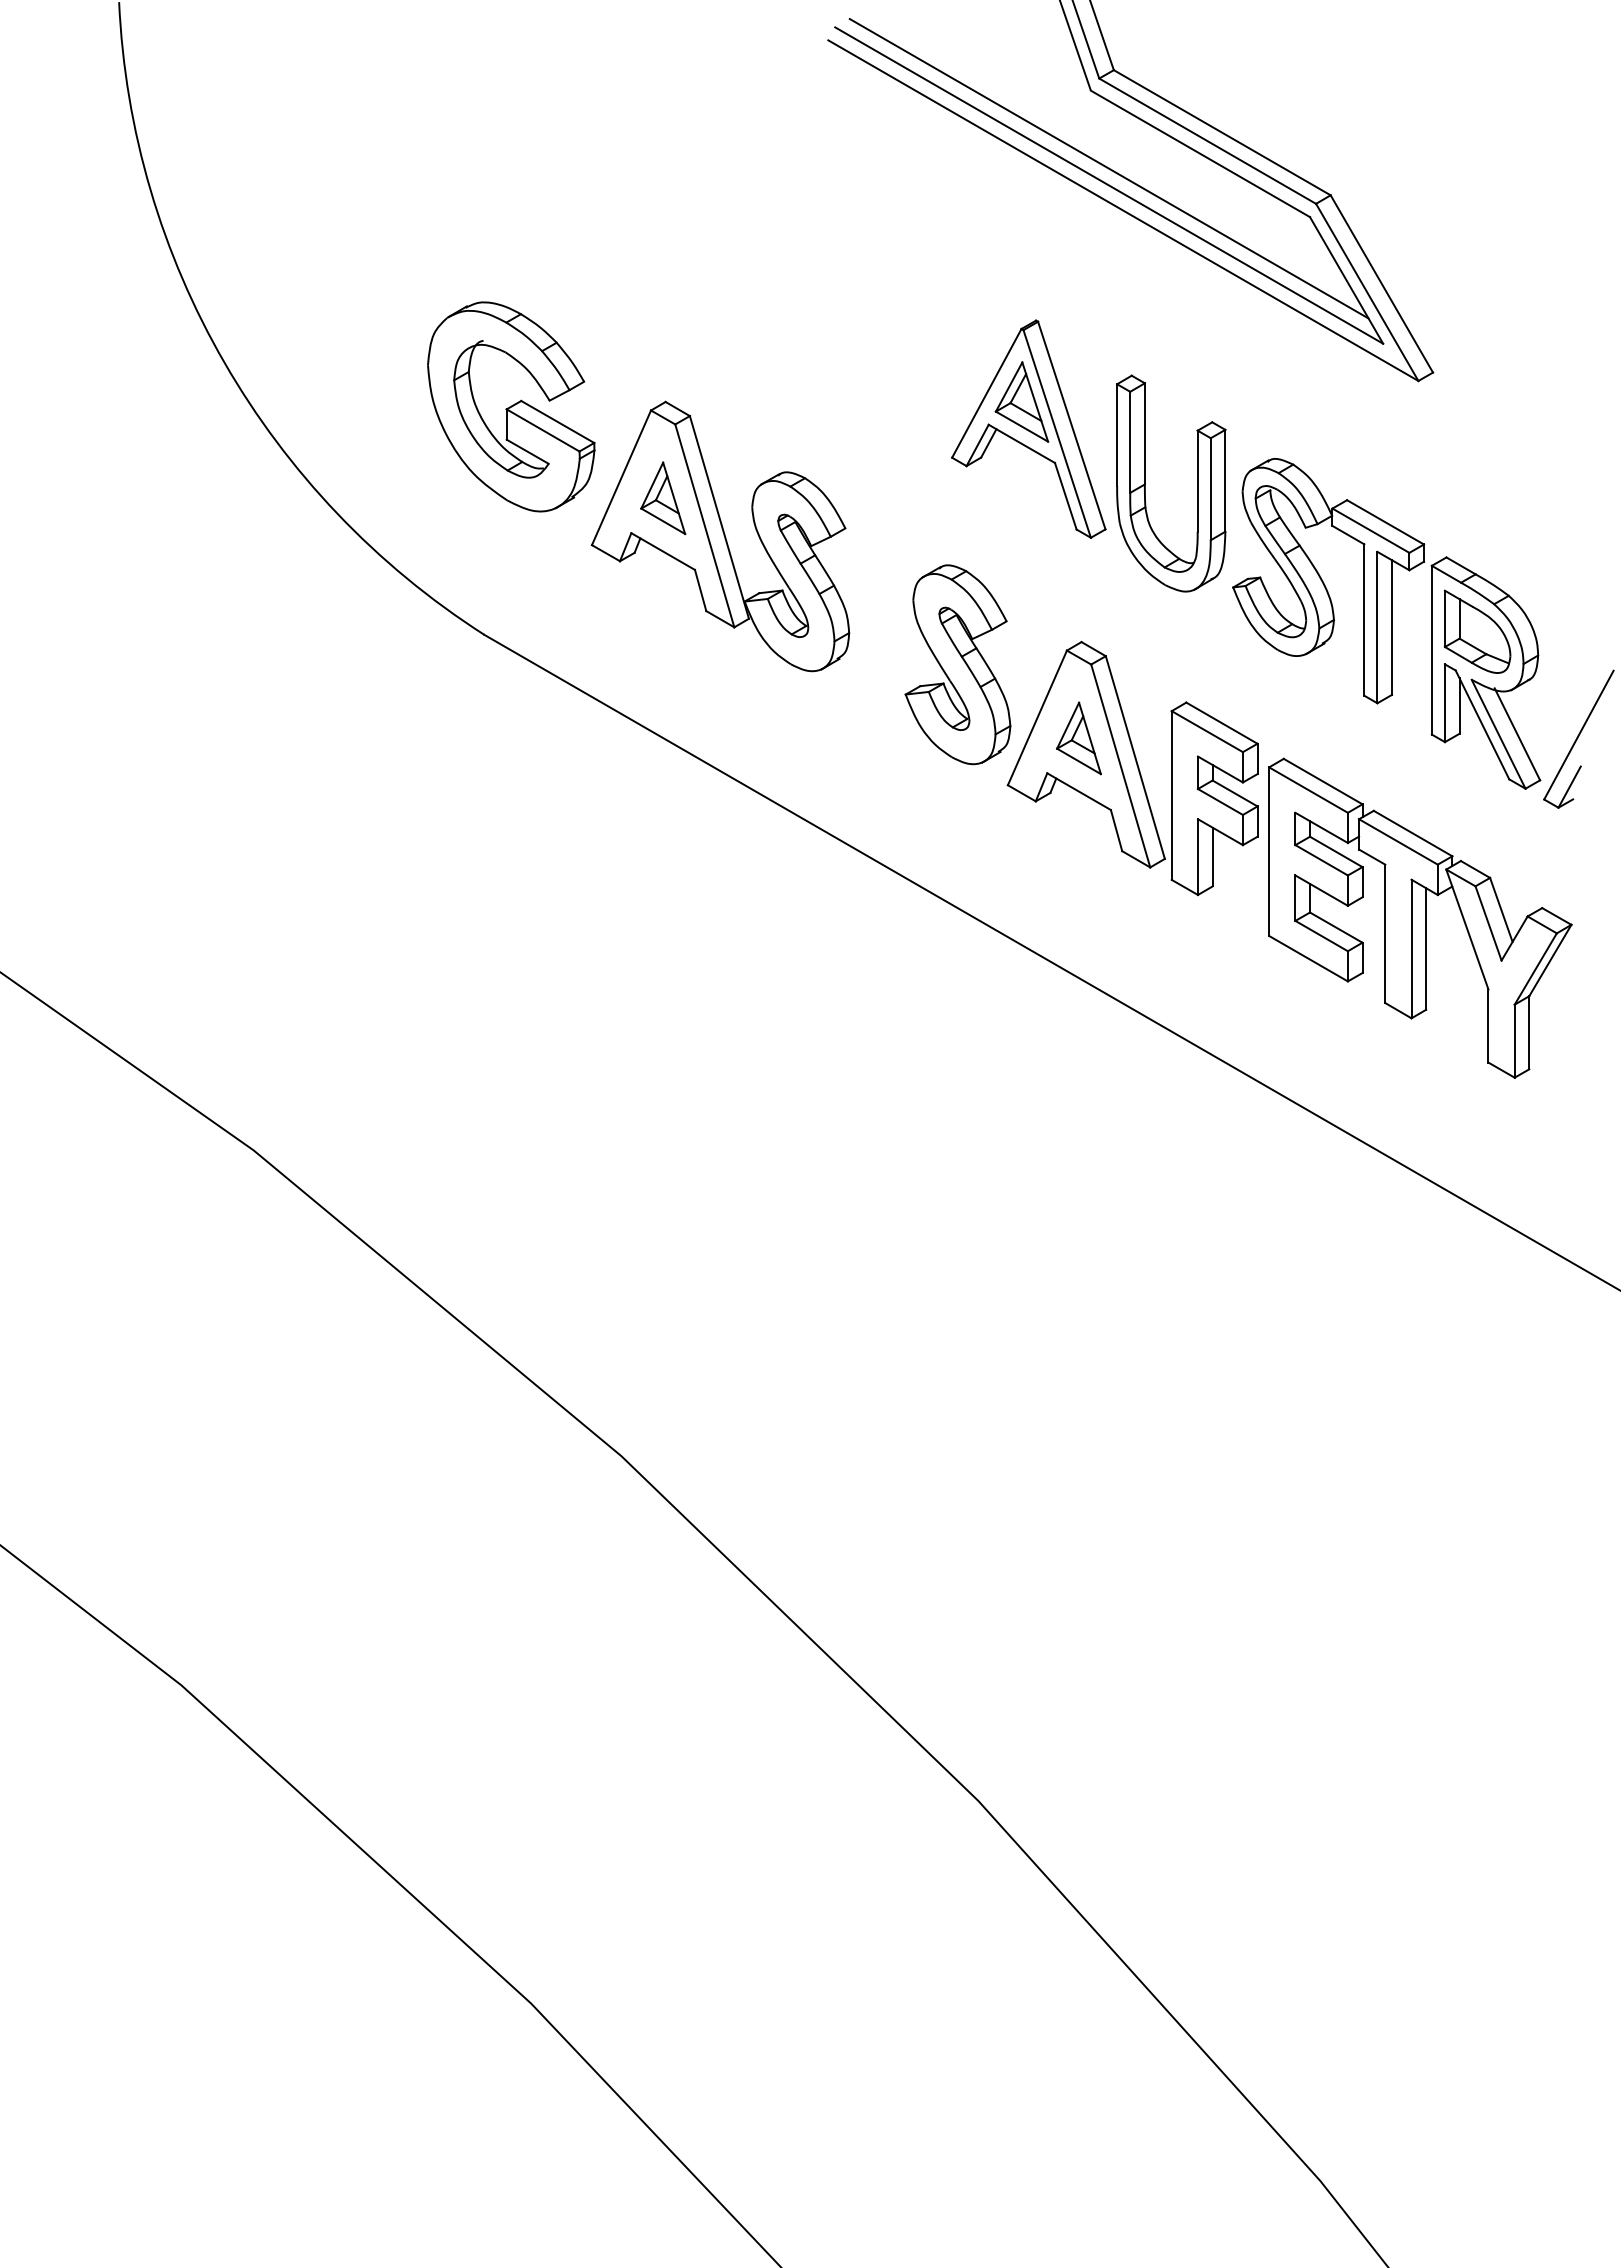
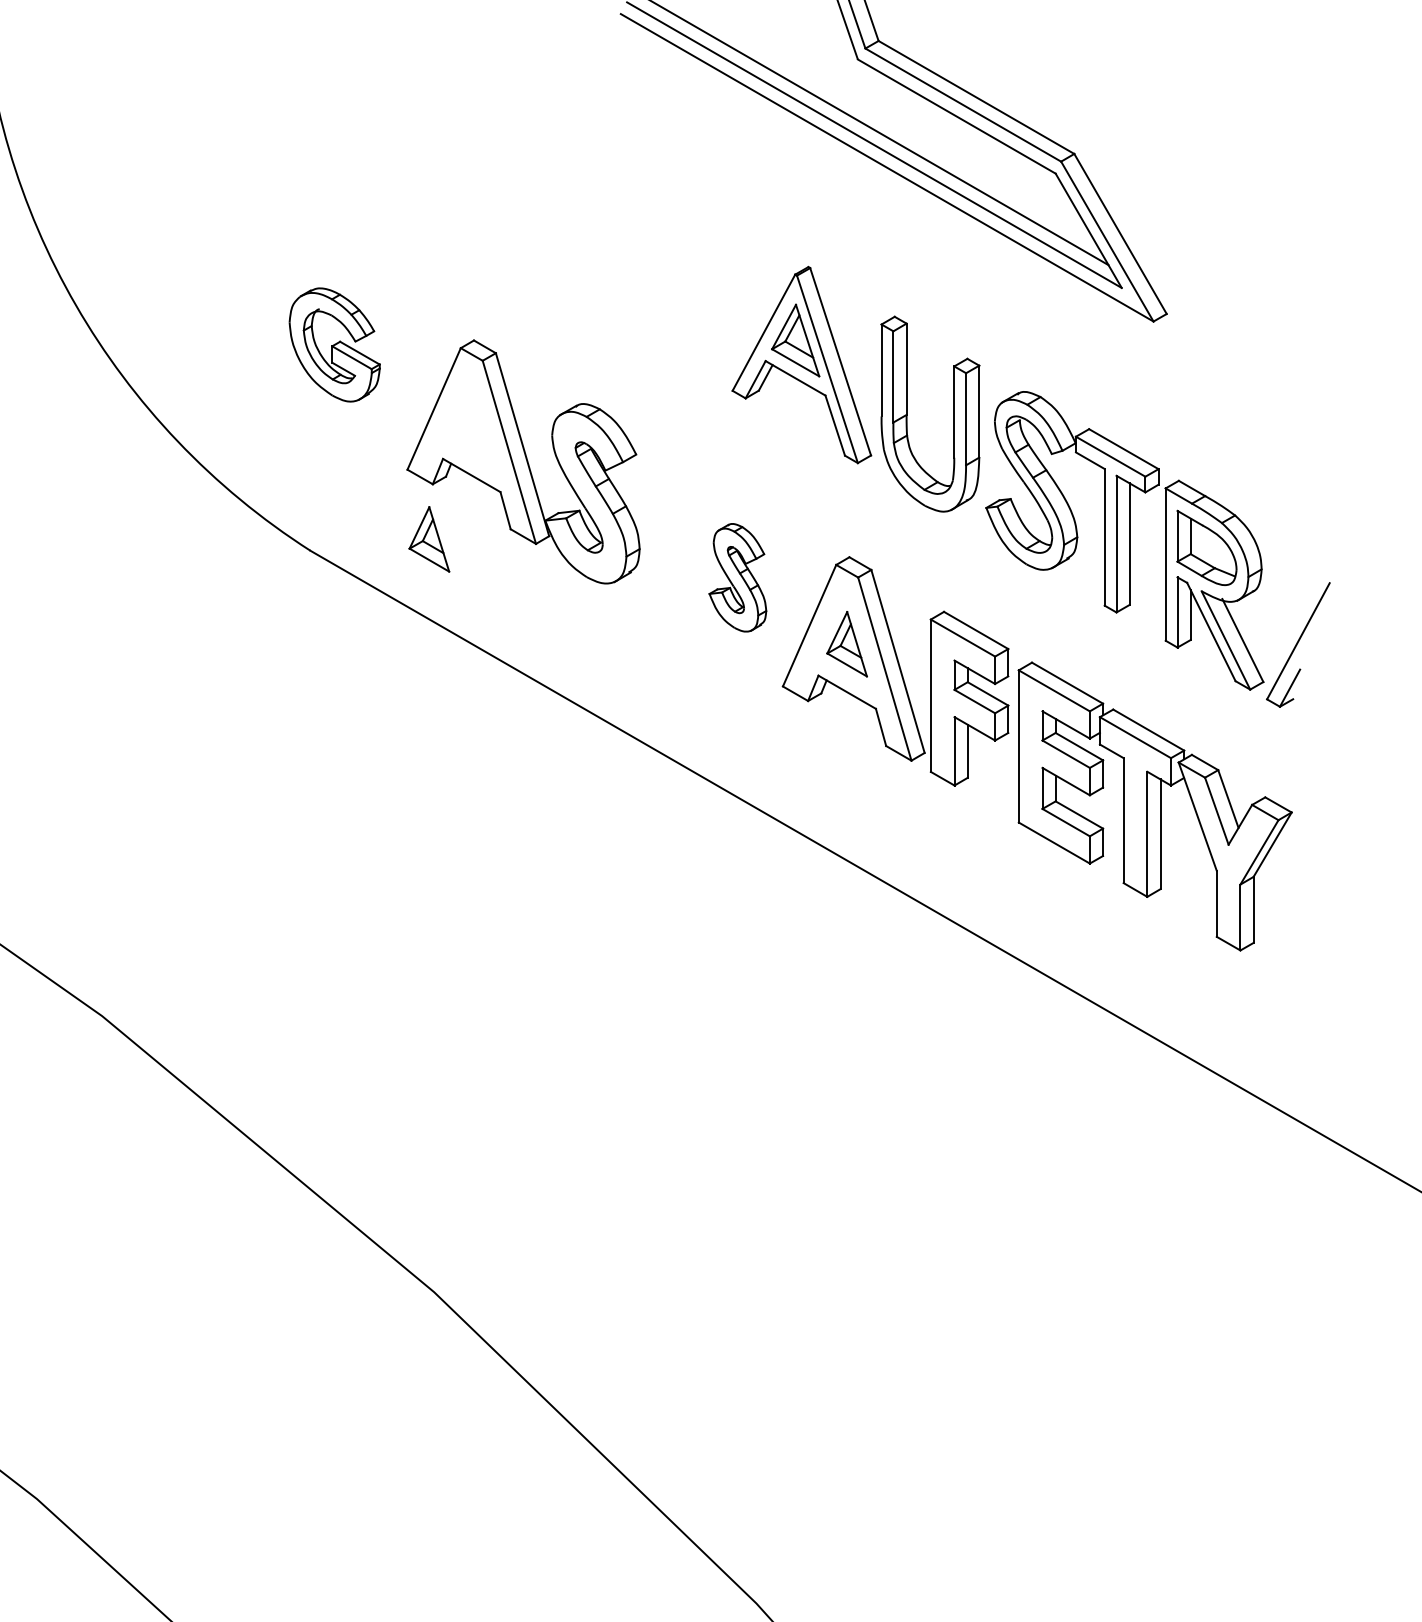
part: (511, 406) -> (334, 344), size x0.6
part: (663, 498) -> (429, 539), moved
part: (957, 664) -> (737, 577), size x0.6

